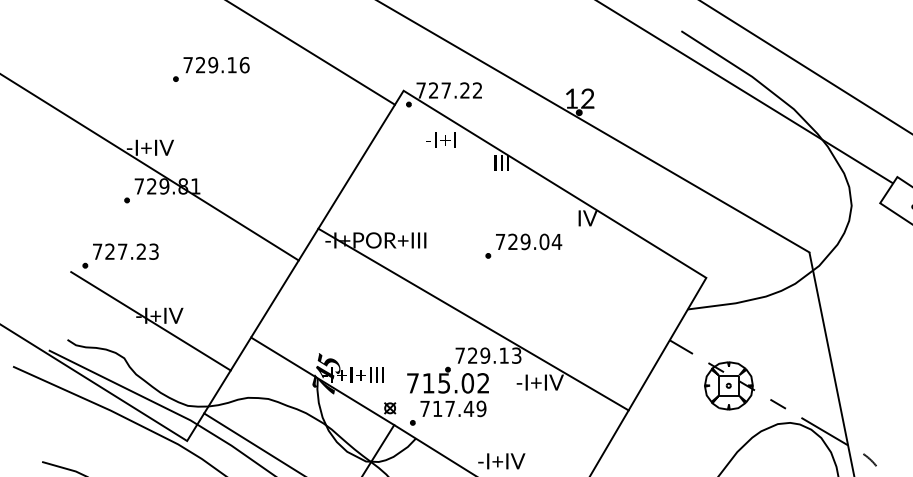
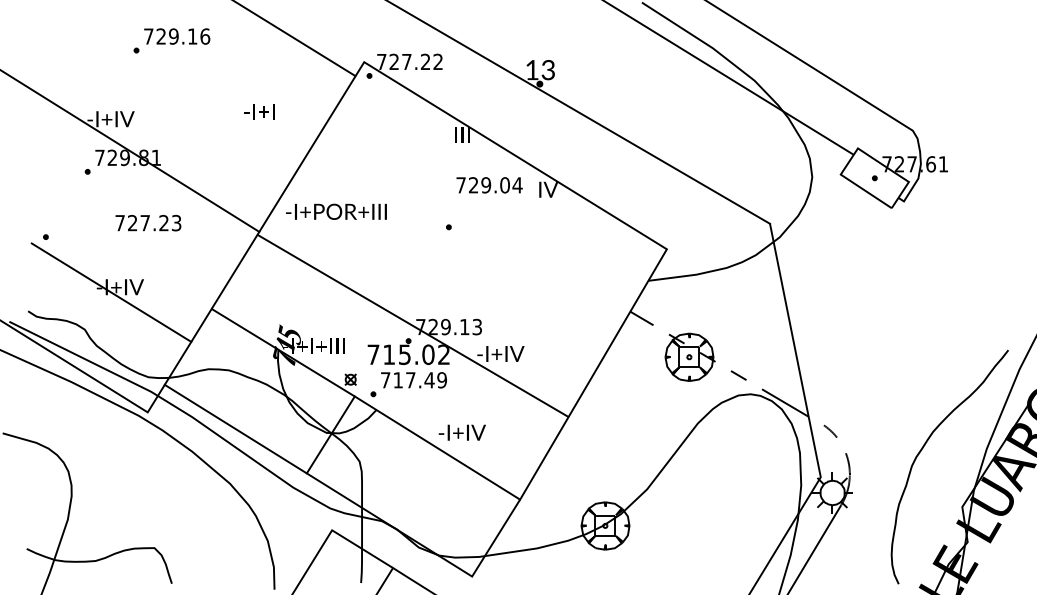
text: (586, 101) -> (547, 72), 12 -> 13
text: (440, 140) -> (259, 111), moved
text: (528, 242) -> (489, 185), moved
text: (125, 252) -> (148, 223), moved
line: (472, 319) -> (412, 325), moved

